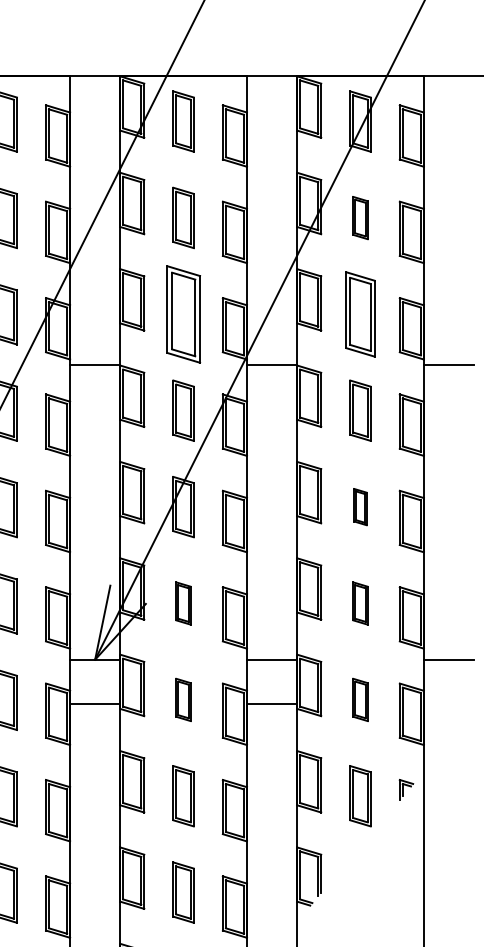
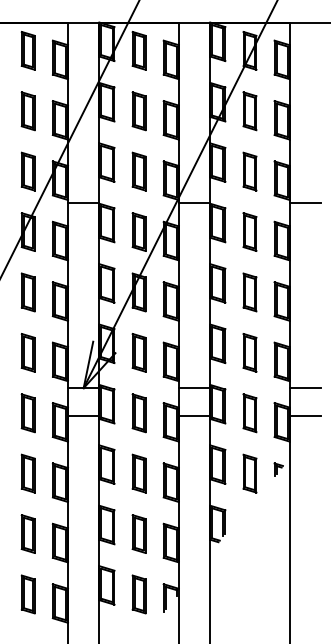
part: (359, 218) -> (249, 111), size x1.43
part: (182, 314) -> (138, 171), size x0.62
part: (359, 314) -> (249, 171), size x0.71
part: (359, 507) -> (249, 292), size x1.67
part: (182, 602) -> (138, 352), size x1.43
part: (359, 602) -> (249, 352), size x1.43
part: (182, 700) -> (138, 413), size x1.43
part: (359, 700) -> (249, 413), size x1.43
line: (449, 703) -> (305, 415), added

